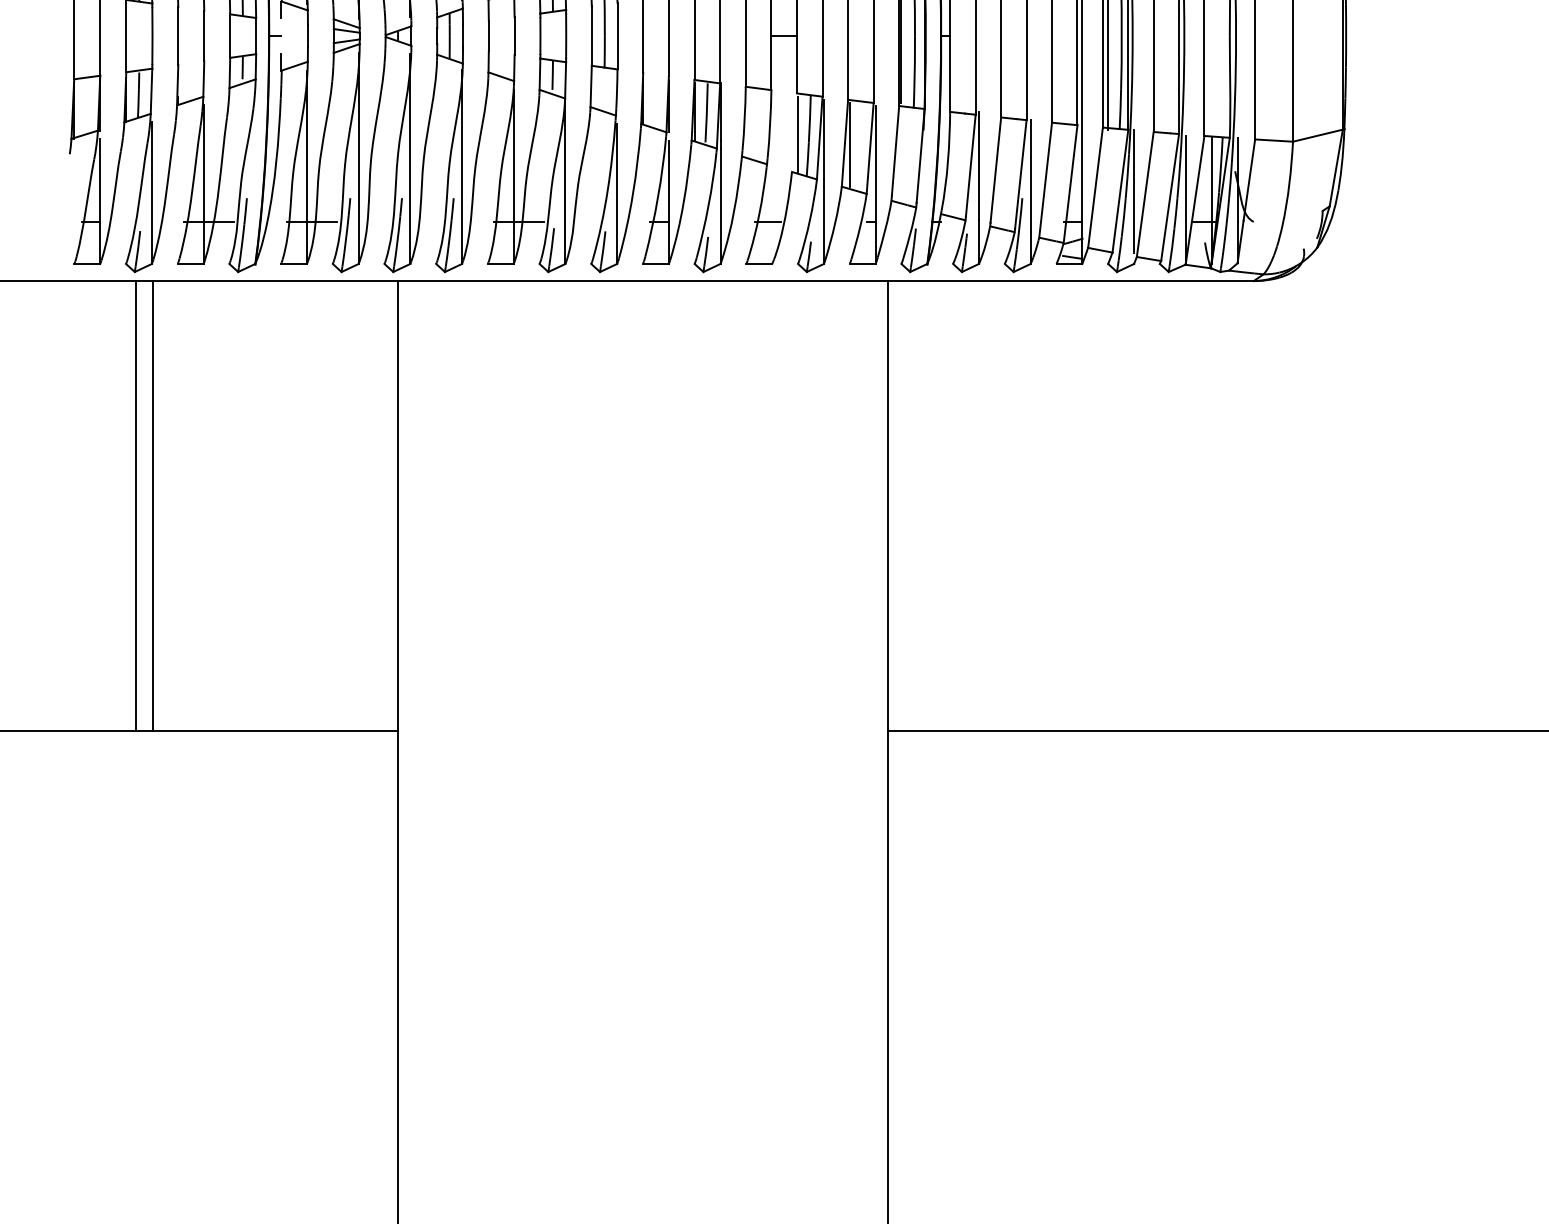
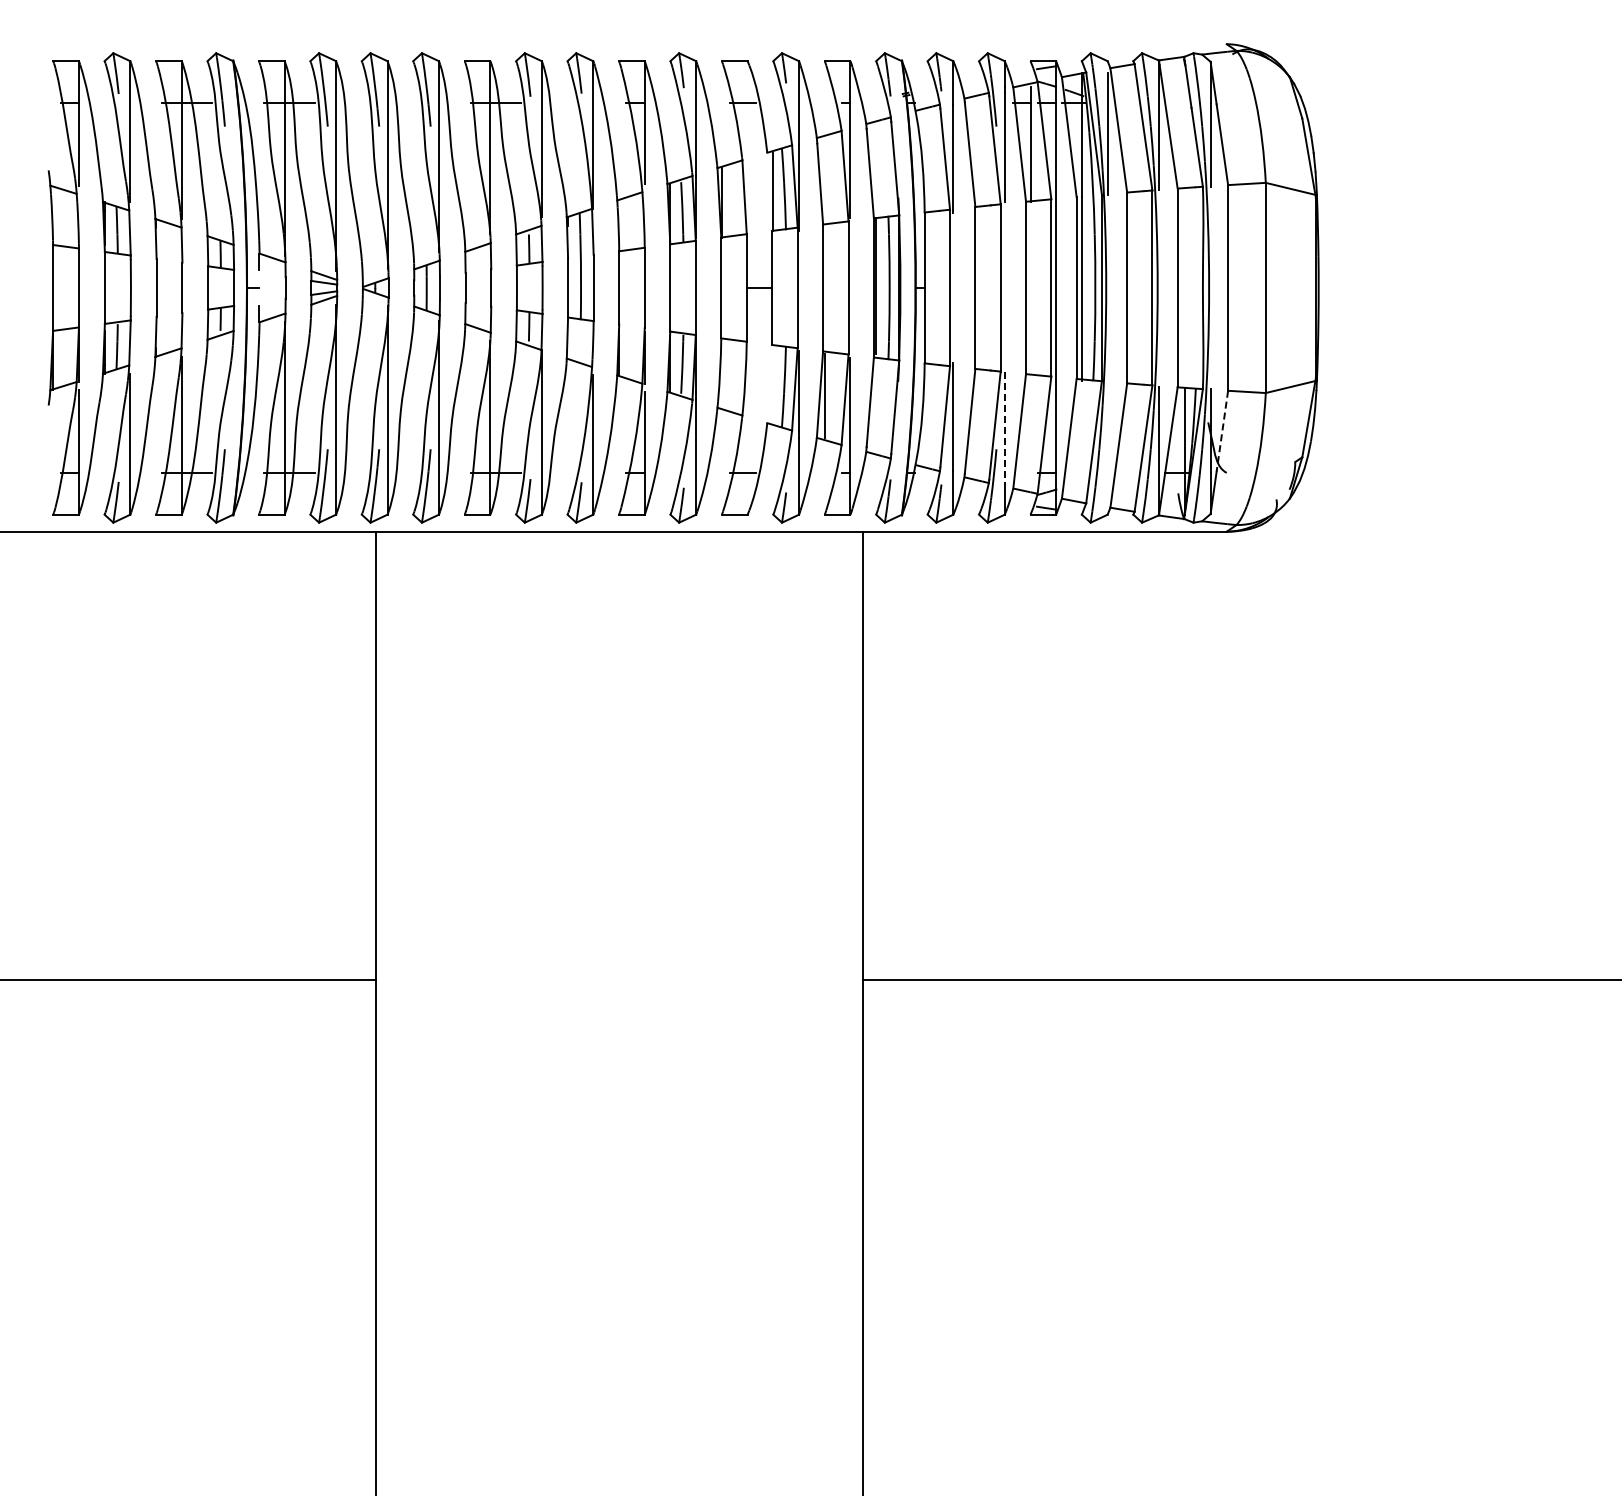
line: (798, 134) -> (773, 385), removed
line: (1030, 176) -> (1004, 427), solid -> dashed
line: (1249, 180) -> (1222, 431), solid -> dashed
line: (1133, 191) -> (1107, 442), removed
line: (135, 505) -> (114, 755), removed
line: (153, 505) -> (131, 755), removed

